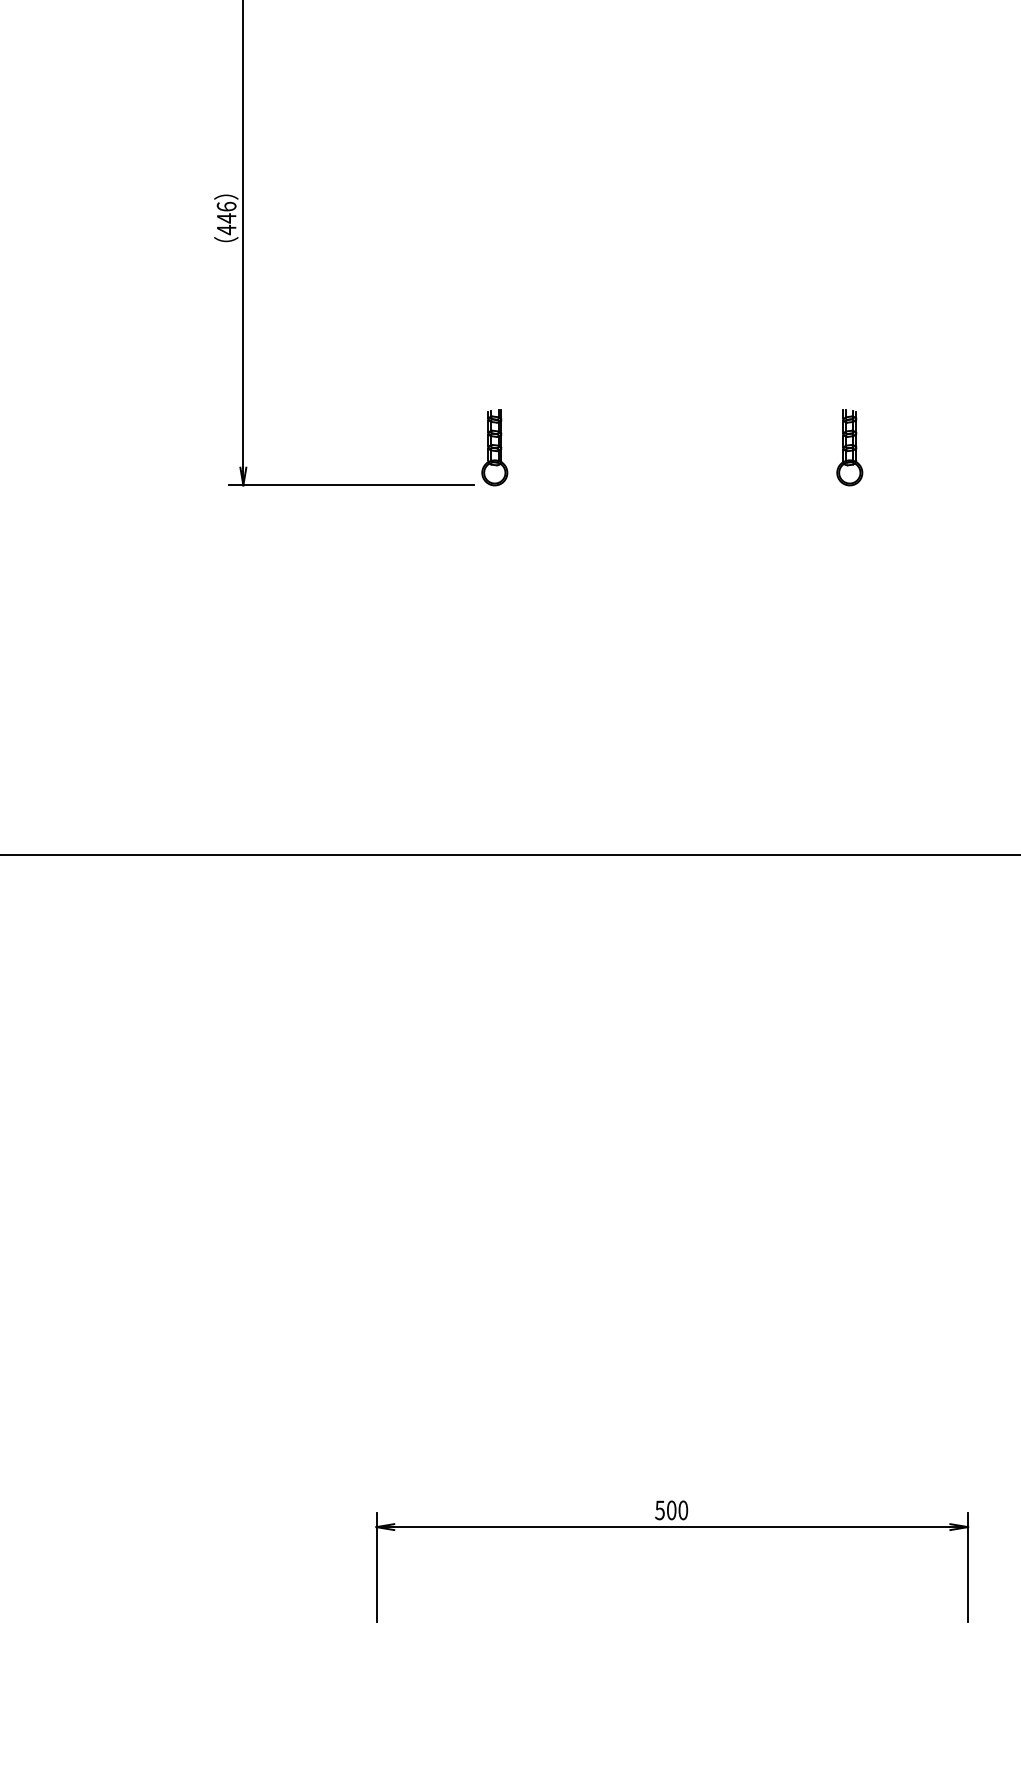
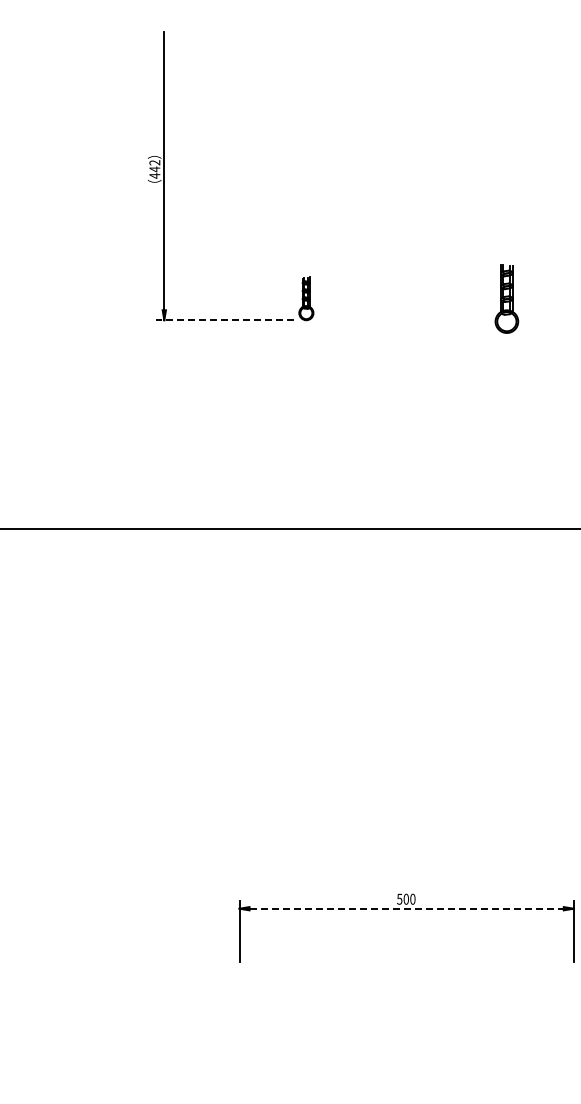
text: (225, 206) -> (154, 162), 446 -> 442
part: (849, 446) -> (506, 298), size x1.6
line: (349, 485) -> (224, 320), solid -> dashed
line: (673, 1526) -> (407, 908), solid -> dashed

